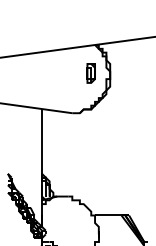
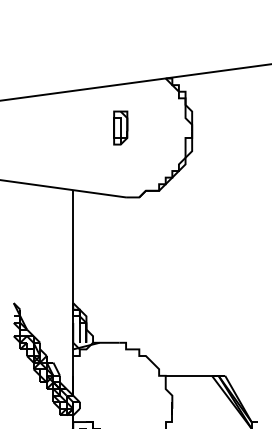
part: (90, 73) -> (119, 128), moved

